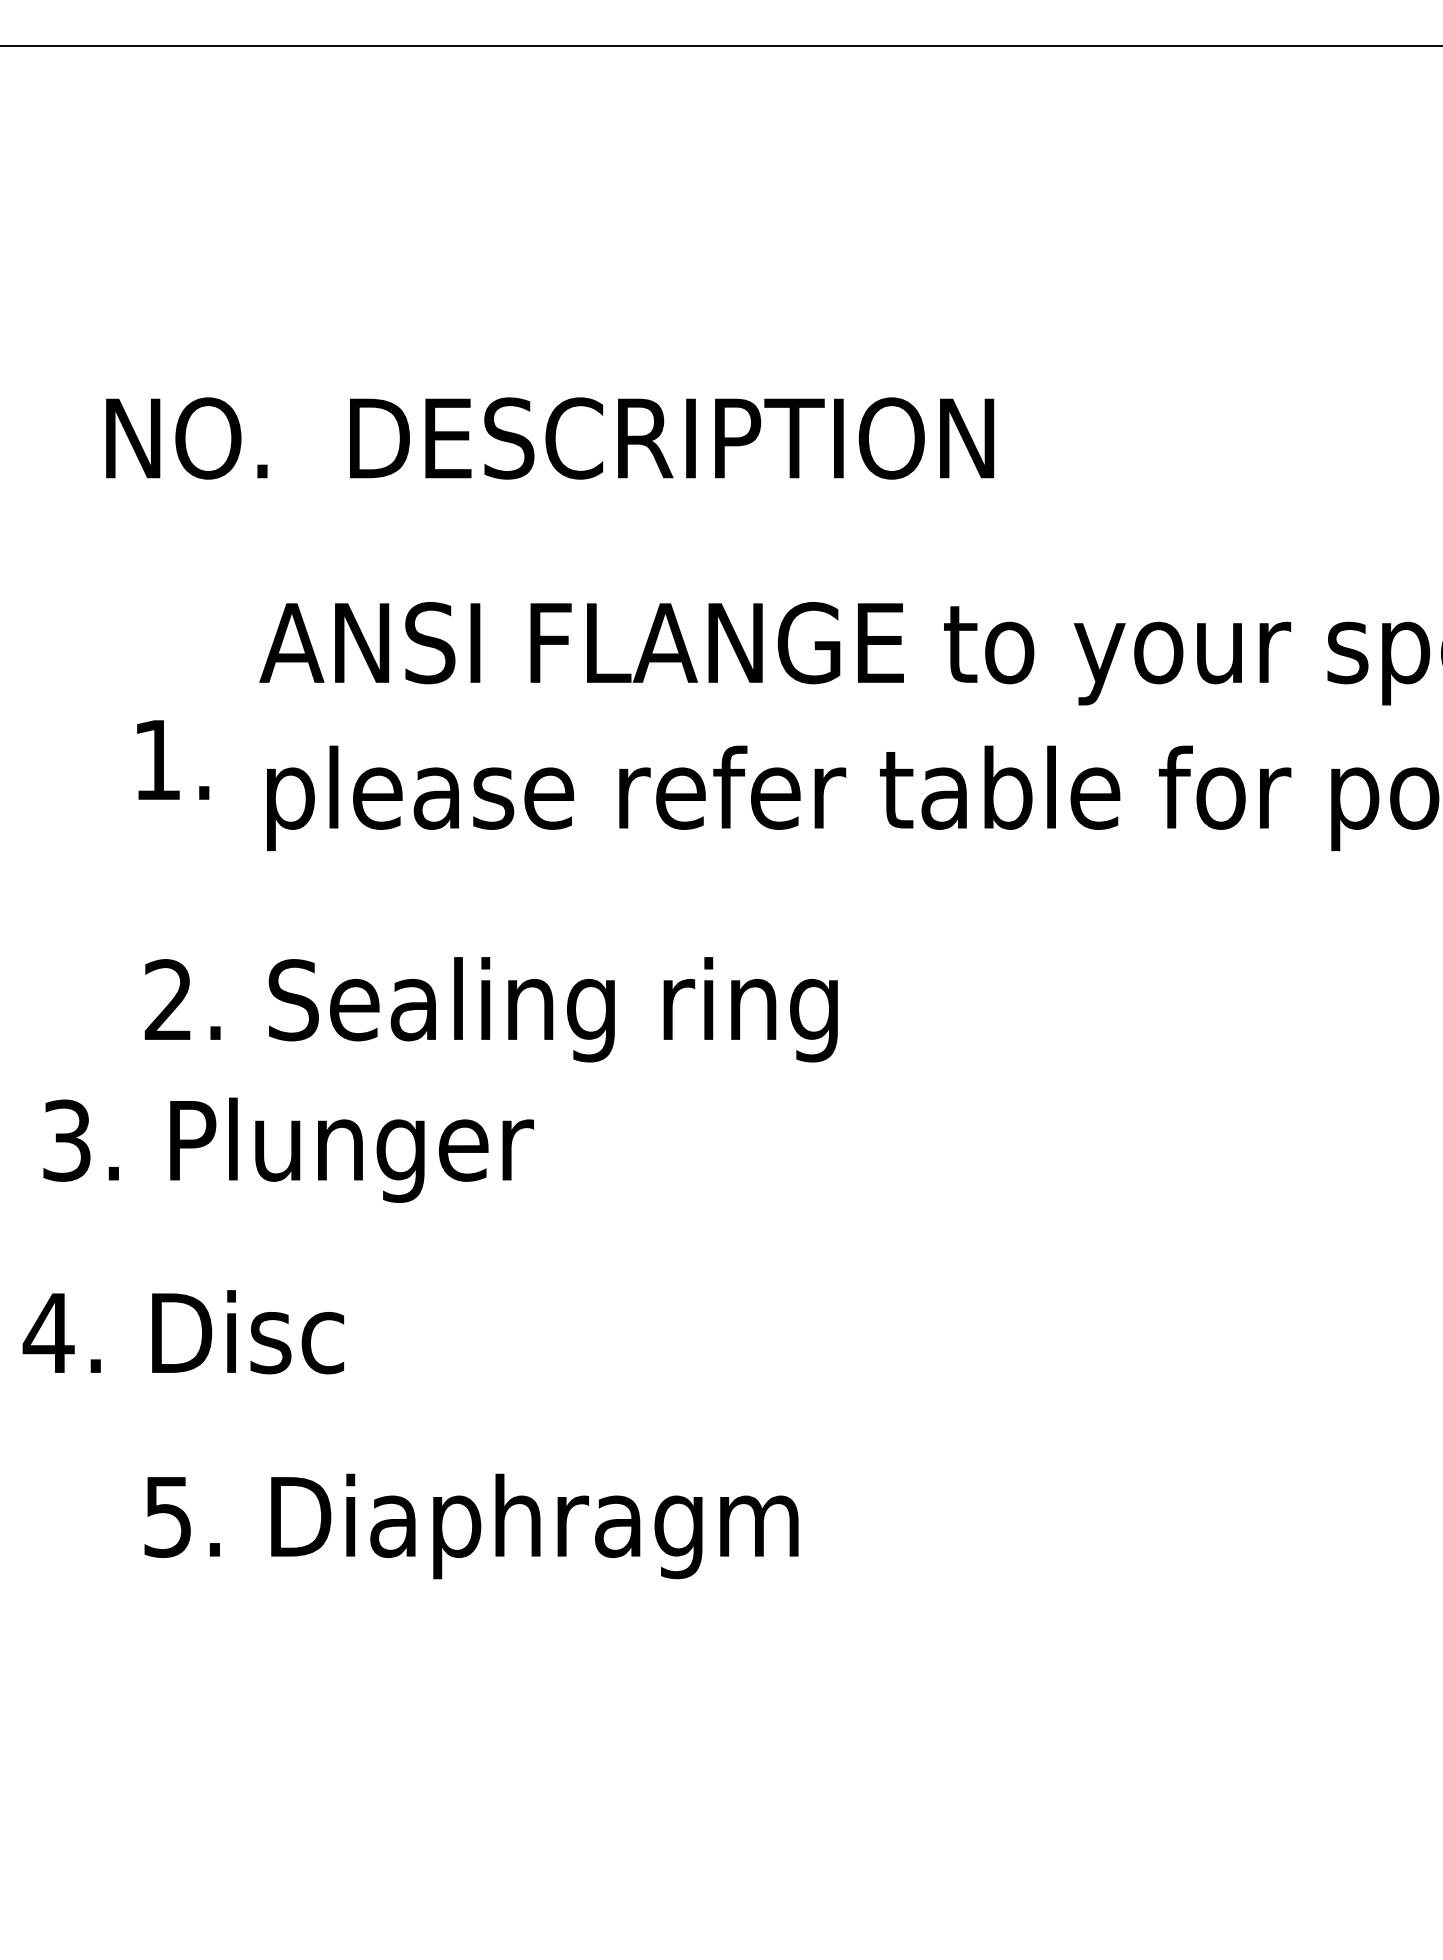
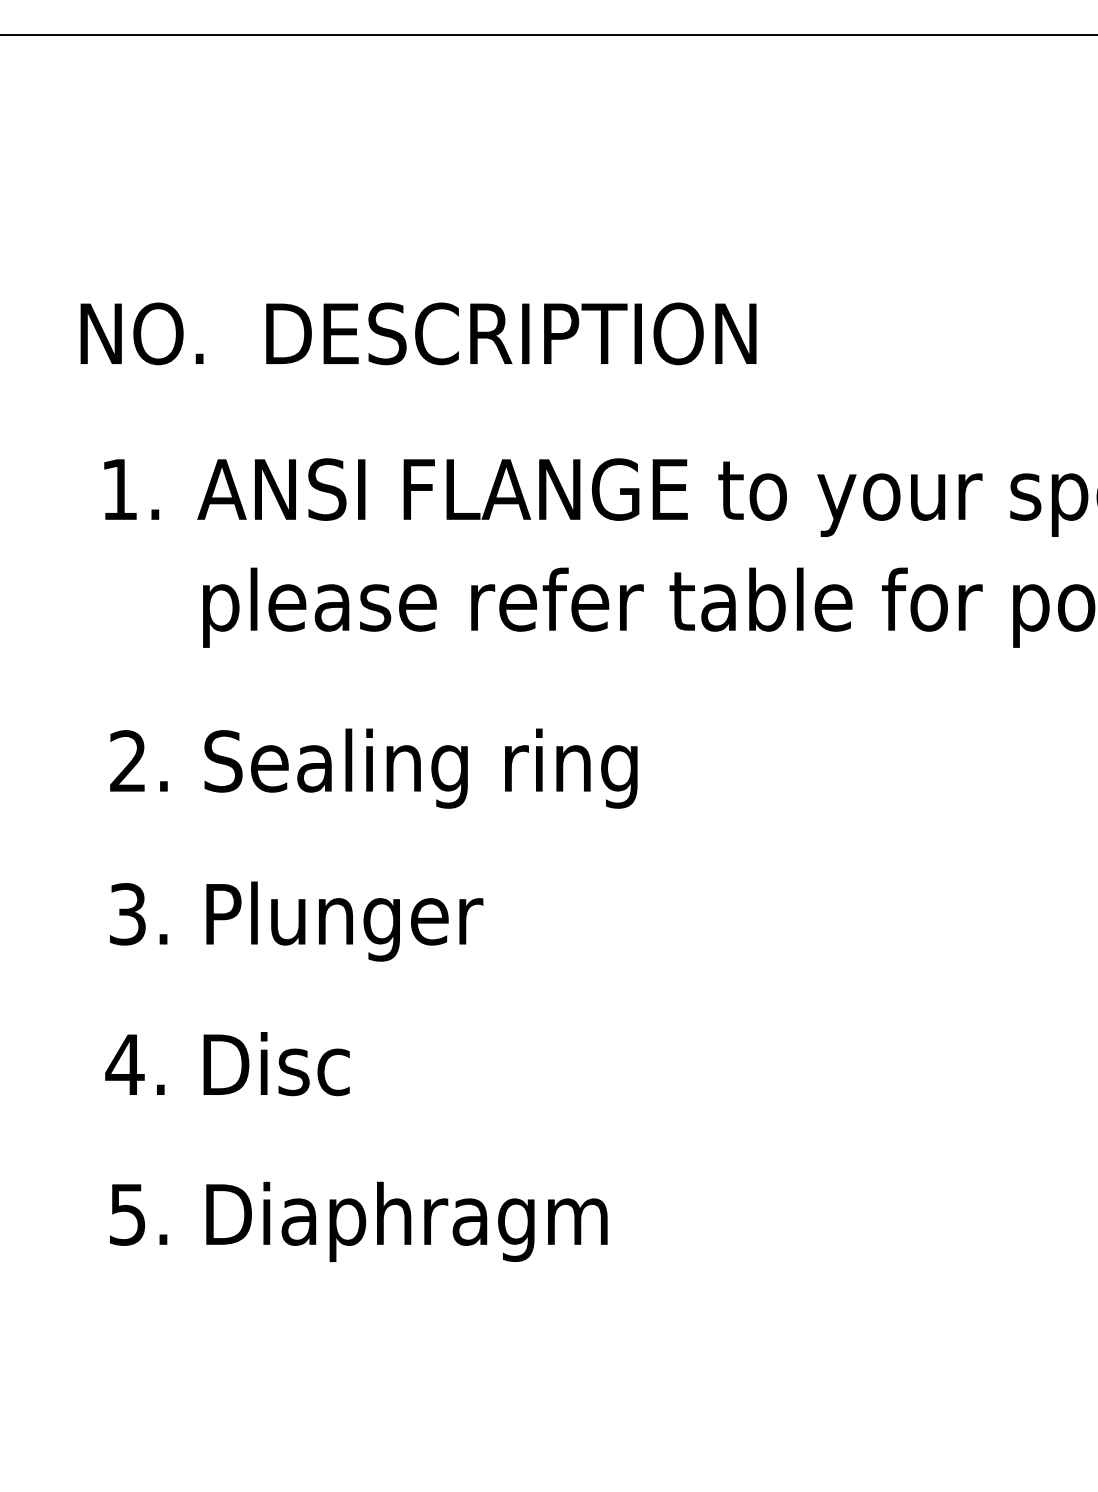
text: (172, 759) -> (131, 489), moved
text: (288, 1150) -> (296, 921), moved
text: (183, 1332) -> (227, 1064), moved
text: (471, 1525) -> (358, 1221), moved

